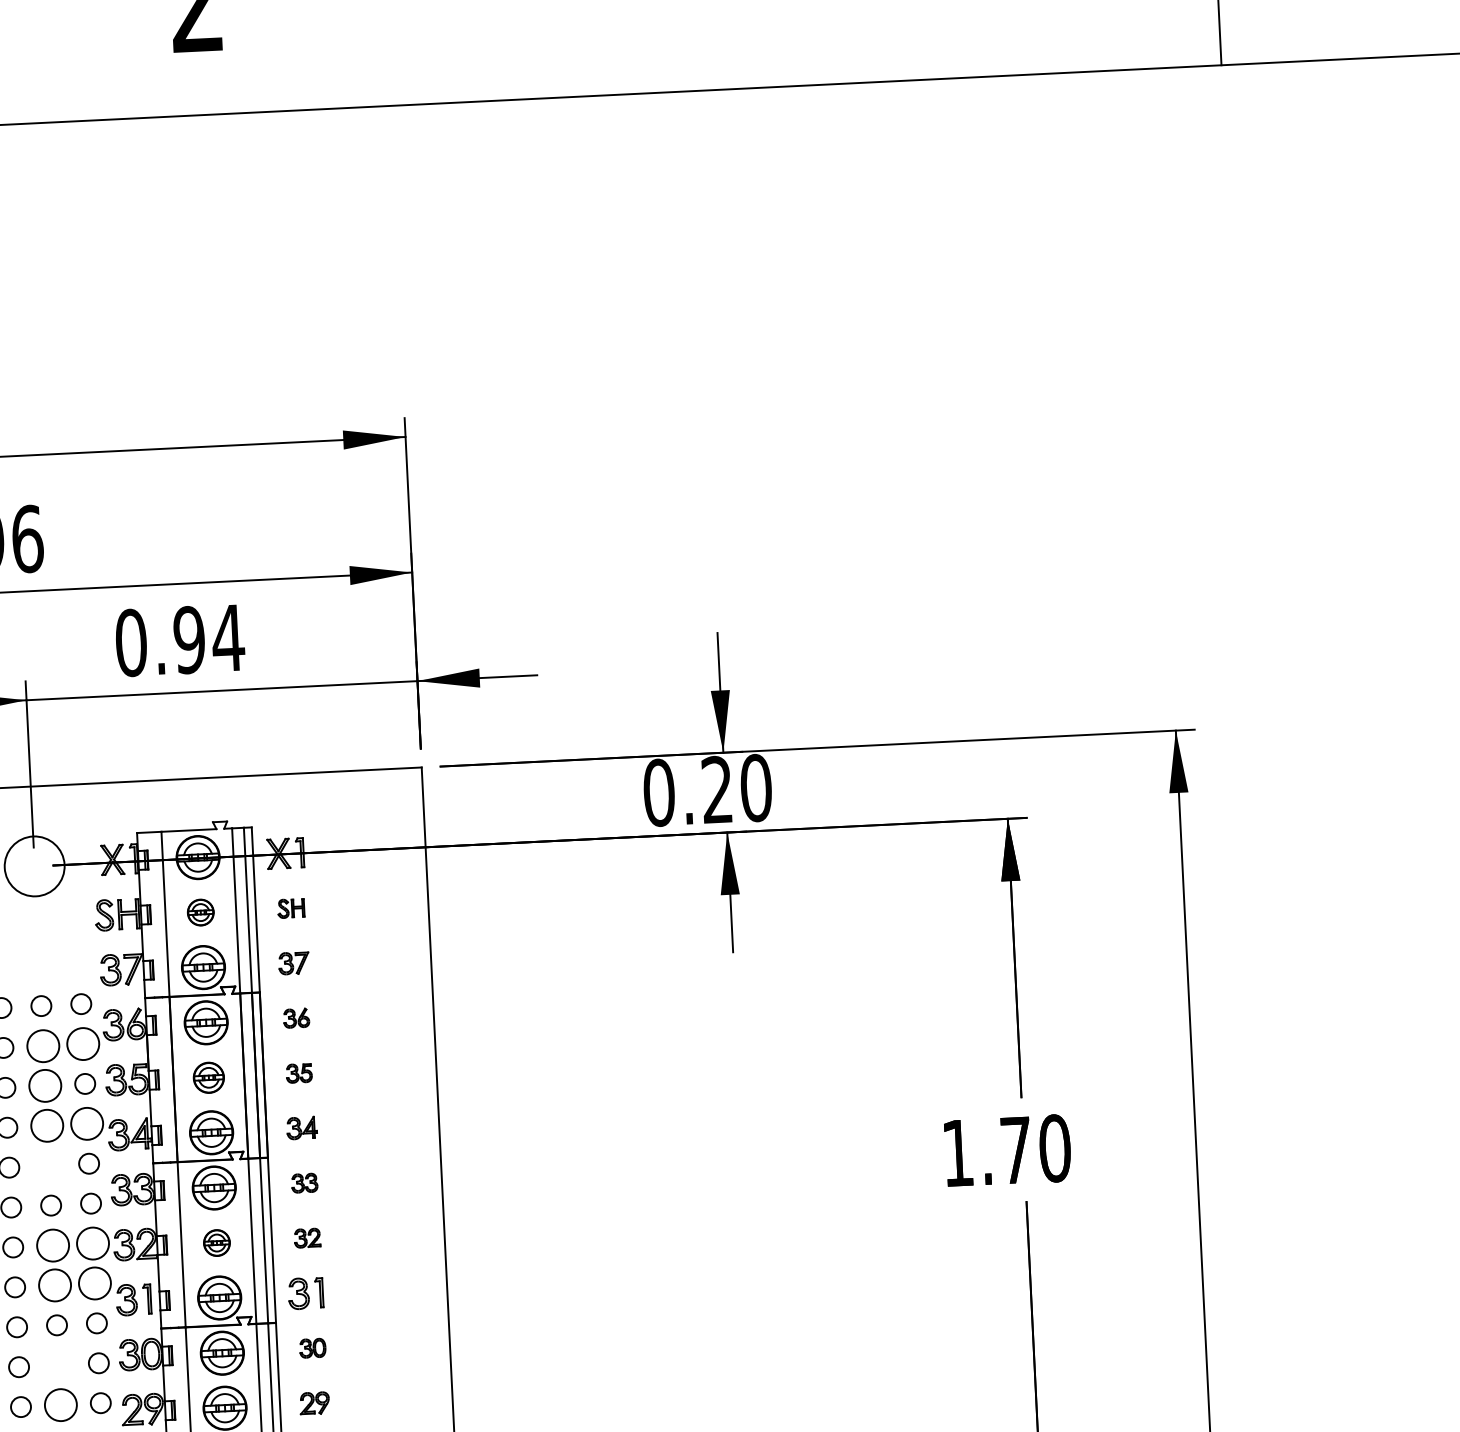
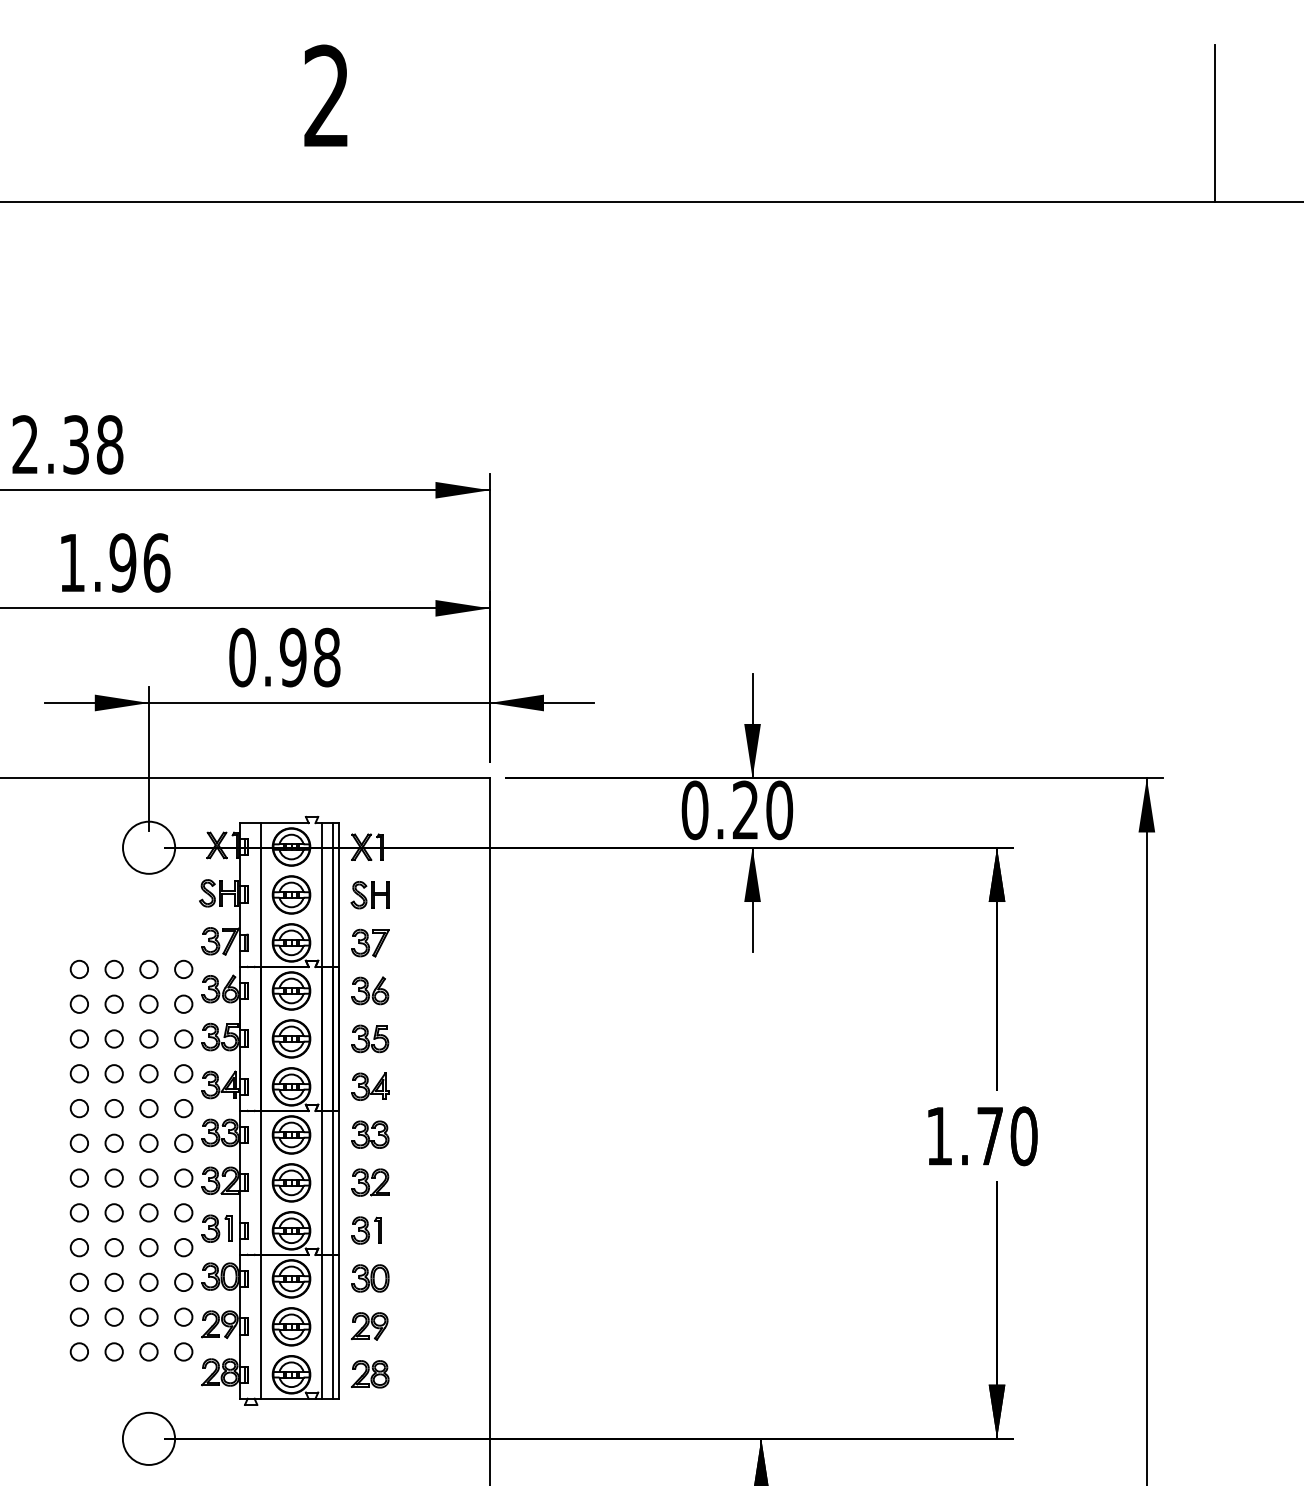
text: (228, 638) -> (327, 657), 0.94 -> 0.98
part: (290, 908) -> (369, 895), size x1.67
part: (200, 912) -> (291, 894), size x1.67
part: (294, 962) -> (370, 942), size x1.43
part: (296, 1017) -> (370, 990), size x1.67
circle: (82, 1043) -> (183, 1003), size x0.62
circle: (42, 1045) -> (148, 1003), size x0.62
part: (299, 1072) -> (370, 1038), size x1.67
part: (208, 1077) -> (291, 1038), size x1.43
circle: (44, 1085) -> (148, 1038), size x0.62
circle: (86, 1123) -> (183, 1073), size x0.62
circle: (46, 1125) -> (148, 1073), size x0.62
part: (302, 1127) -> (370, 1086), size x1.43
circle: (48, 1165) -> (148, 1108), added
part: (304, 1183) -> (370, 1134), size x1.67
part: (307, 1238) -> (370, 1182), size x1.67
circle: (92, 1242) -> (183, 1177), size x0.62
part: (216, 1242) -> (291, 1182), size x1.67
circle: (52, 1244) -> (148, 1177), size x0.62
circle: (94, 1283) -> (183, 1212), size x0.62
circle: (54, 1285) -> (148, 1212), size x0.62
part: (312, 1348) -> (370, 1278), size x1.67
circle: (58, 1364) -> (148, 1281), added
part: (314, 1403) -> (369, 1326), size x1.43
circle: (60, 1404) -> (148, 1316), size x0.62

